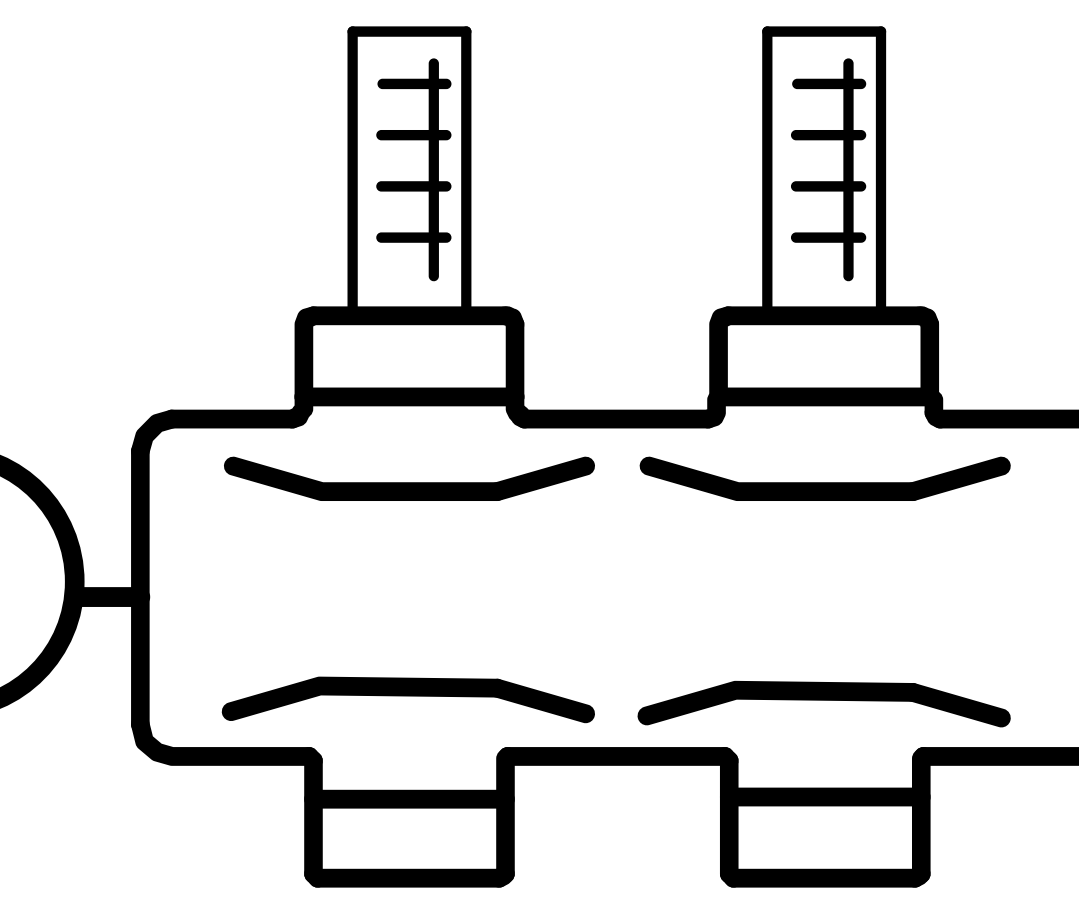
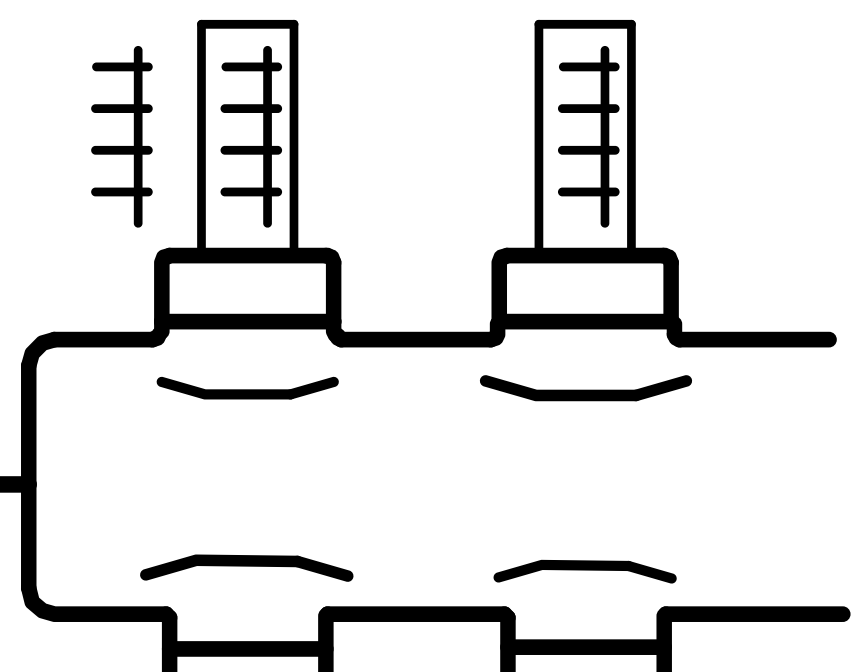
part: (254, 181) -> (121, 146), added
part: (409, 478) -> (247, 387), size x0.6
part: (824, 478) -> (585, 387), size x0.7
part: (407, 699) -> (246, 567), size x0.7
part: (823, 704) -> (584, 571), size x0.6

